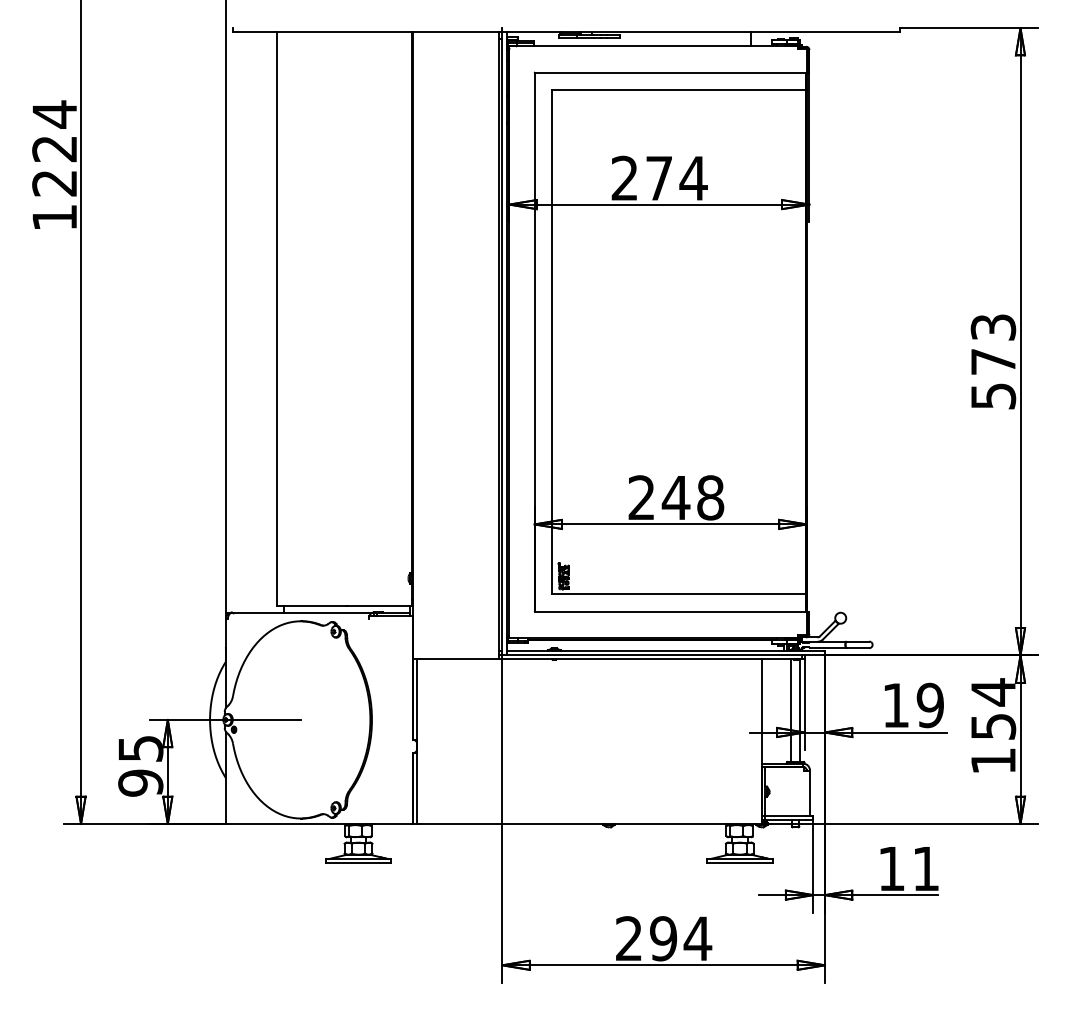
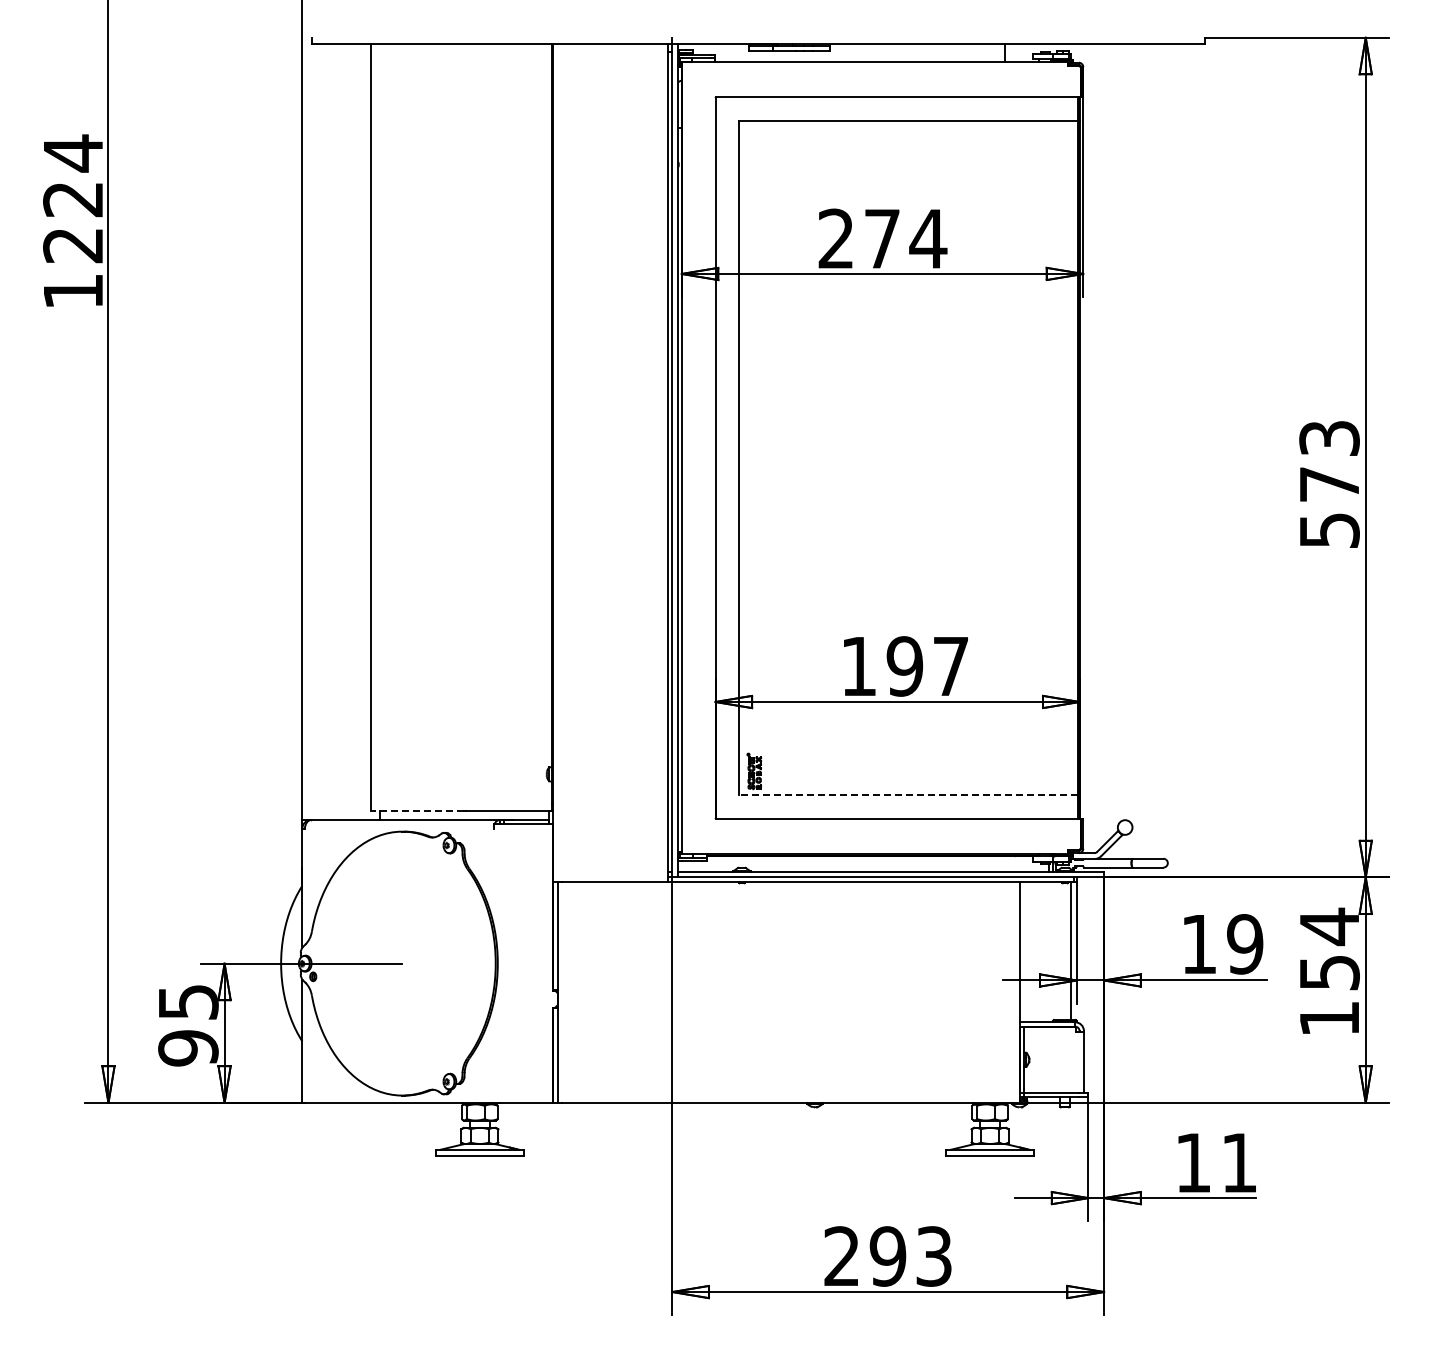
text: (676, 497) -> (905, 666), 248 -> 197
line: (678, 594) -> (908, 795), solid -> dashed
line: (311, 606) -> (417, 811), solid -> dashed
line: (791, 710) -> (1059, 950), removed
text: (697, 938) -> (933, 1256), 294 -> 293

